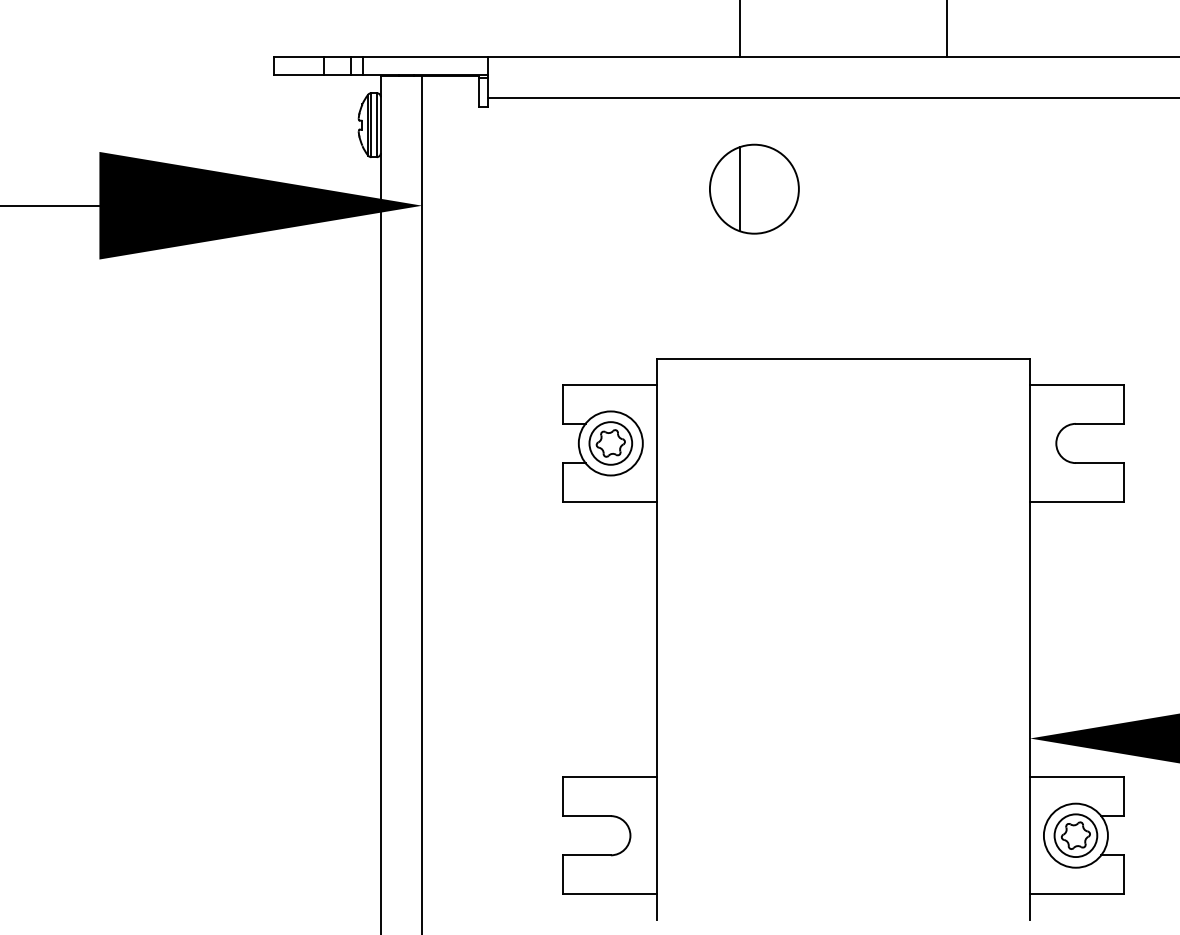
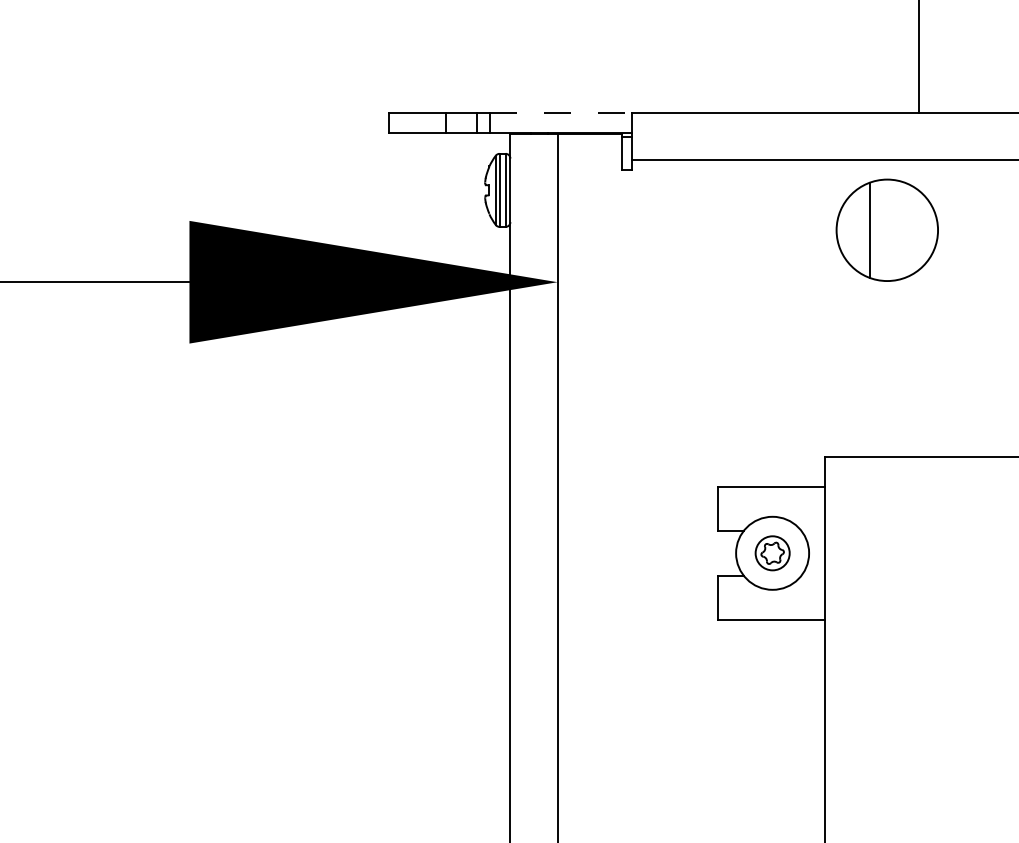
line: (425, 57) -> (561, 113), solid -> dashed
part: (754, 188) -> (887, 229), moved
part: (610, 443) -> (772, 553), size x0.7

